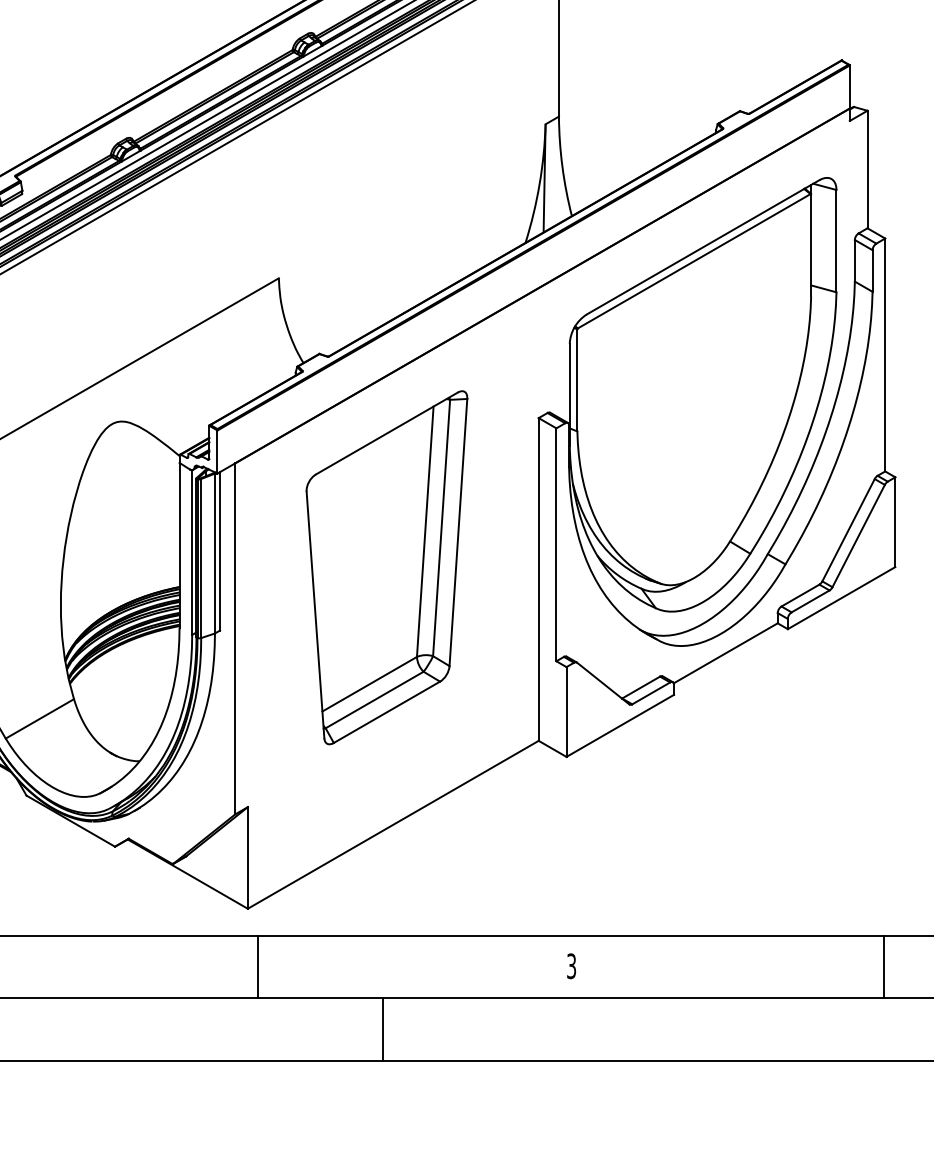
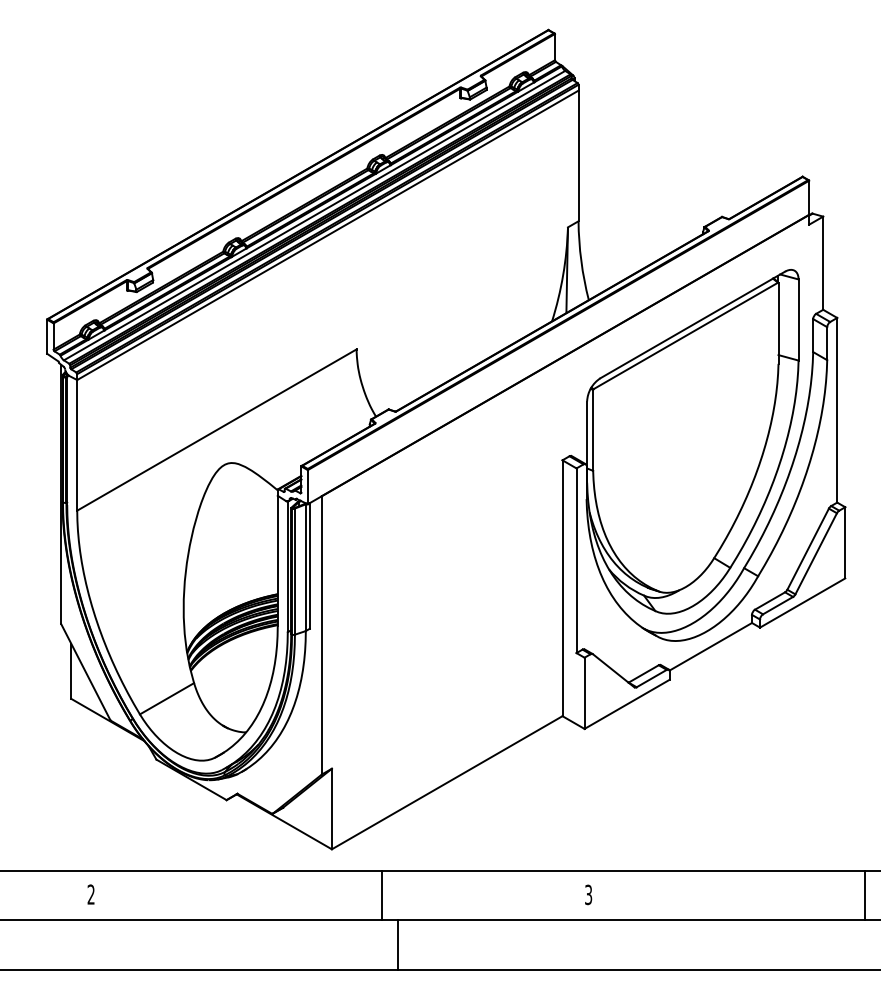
part: (386, 567) -> (441, 578), removed
line: (258, 967) -> (382, 895), moved
line: (884, 967) -> (865, 895), moved
line: (383, 1030) -> (398, 945), moved

